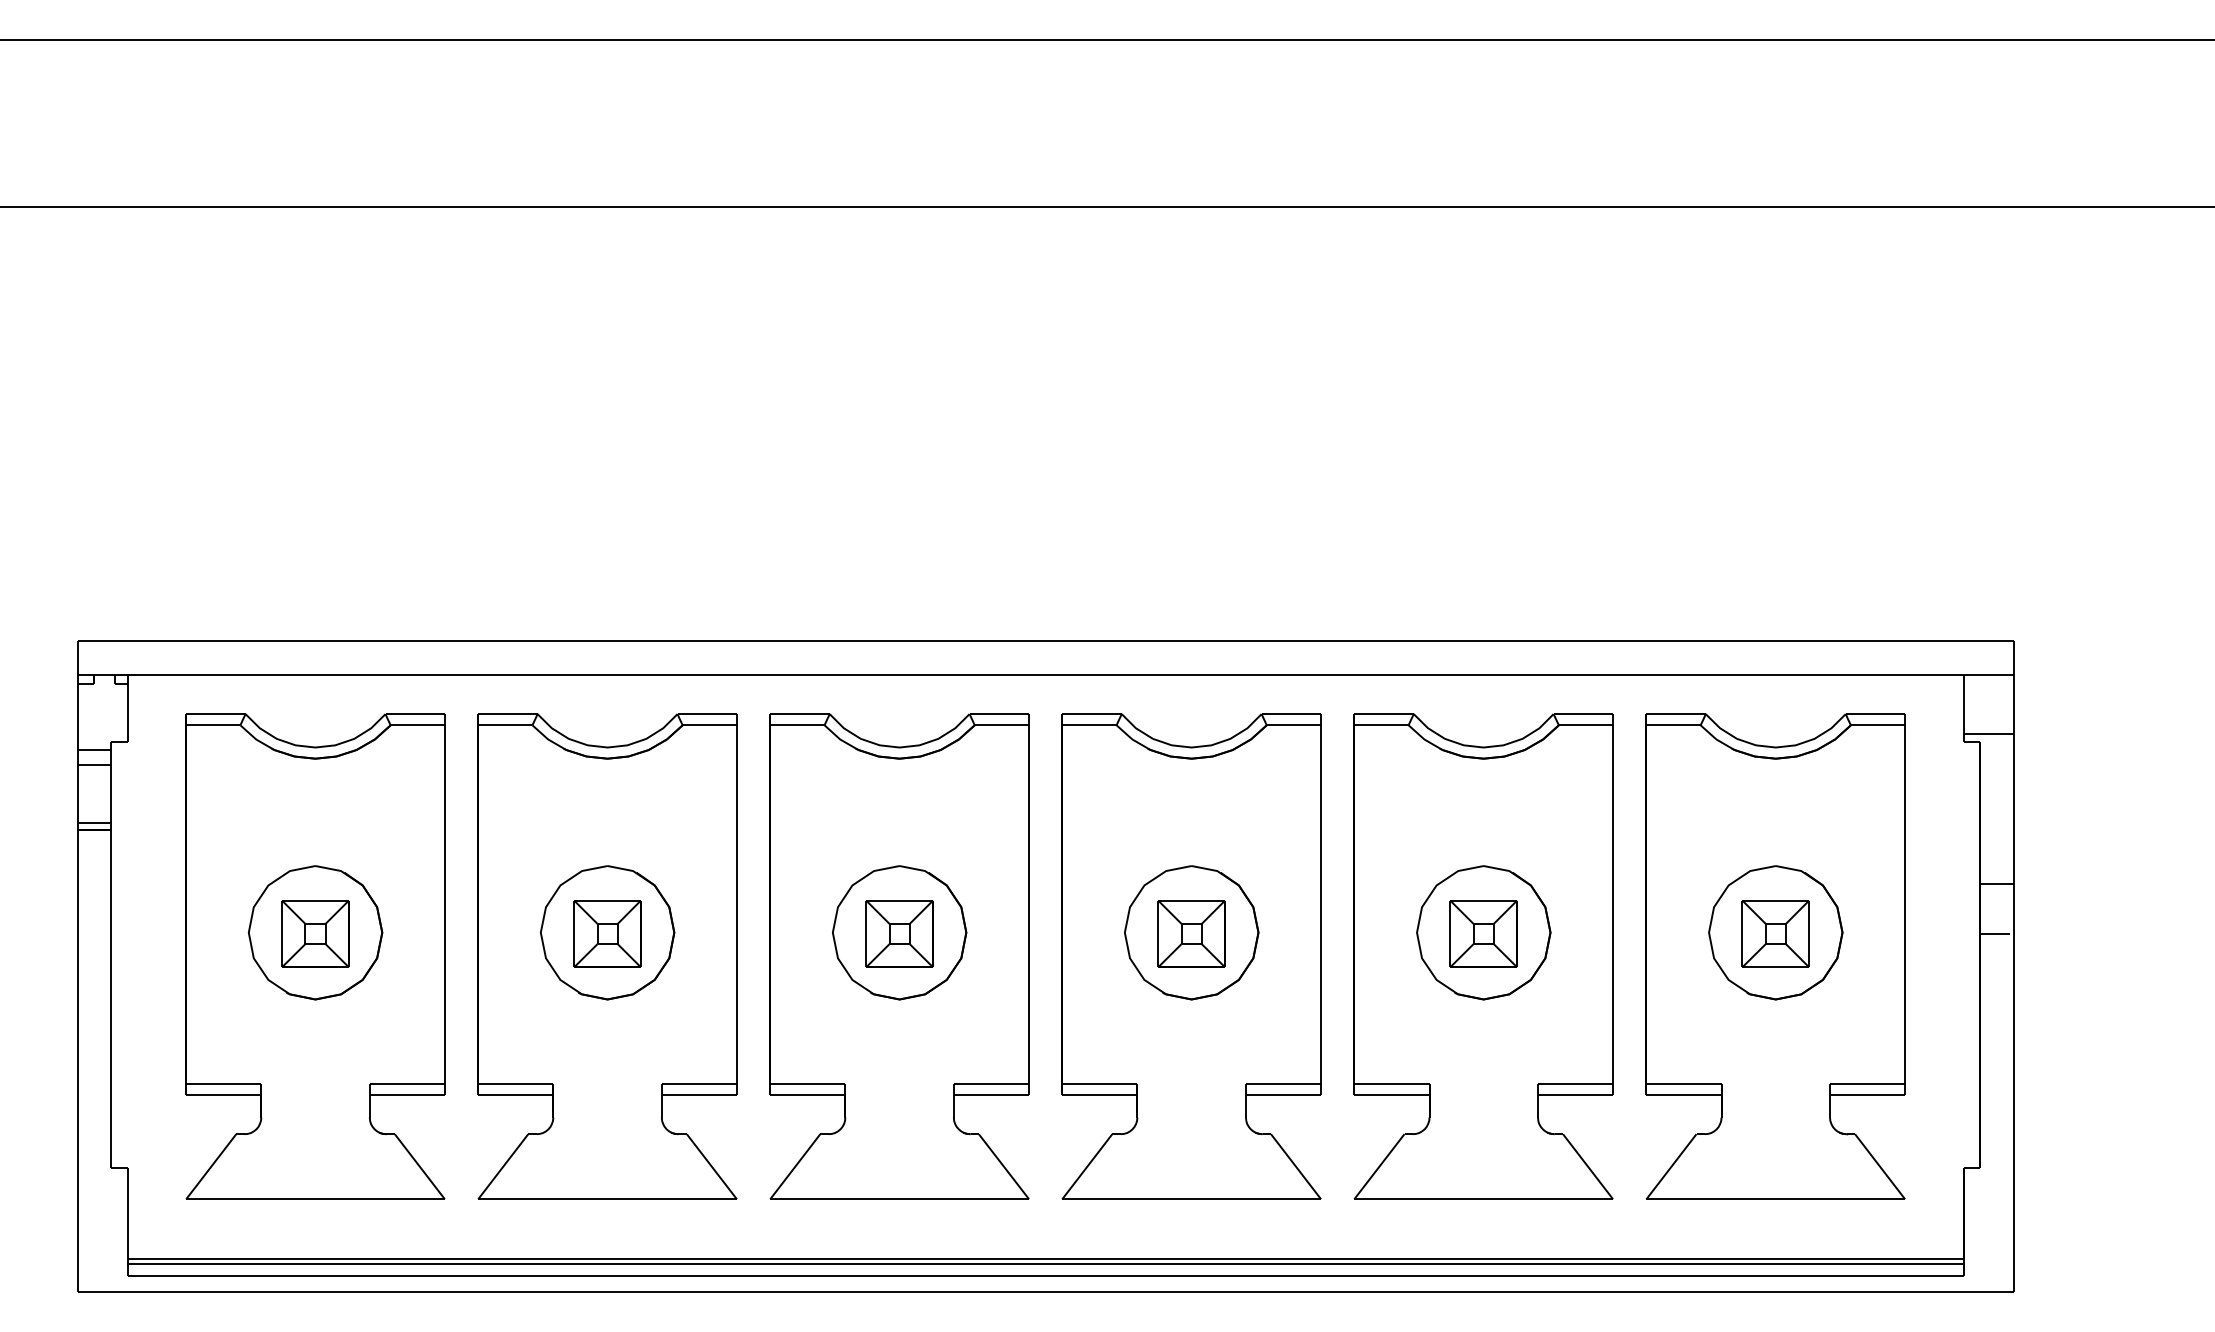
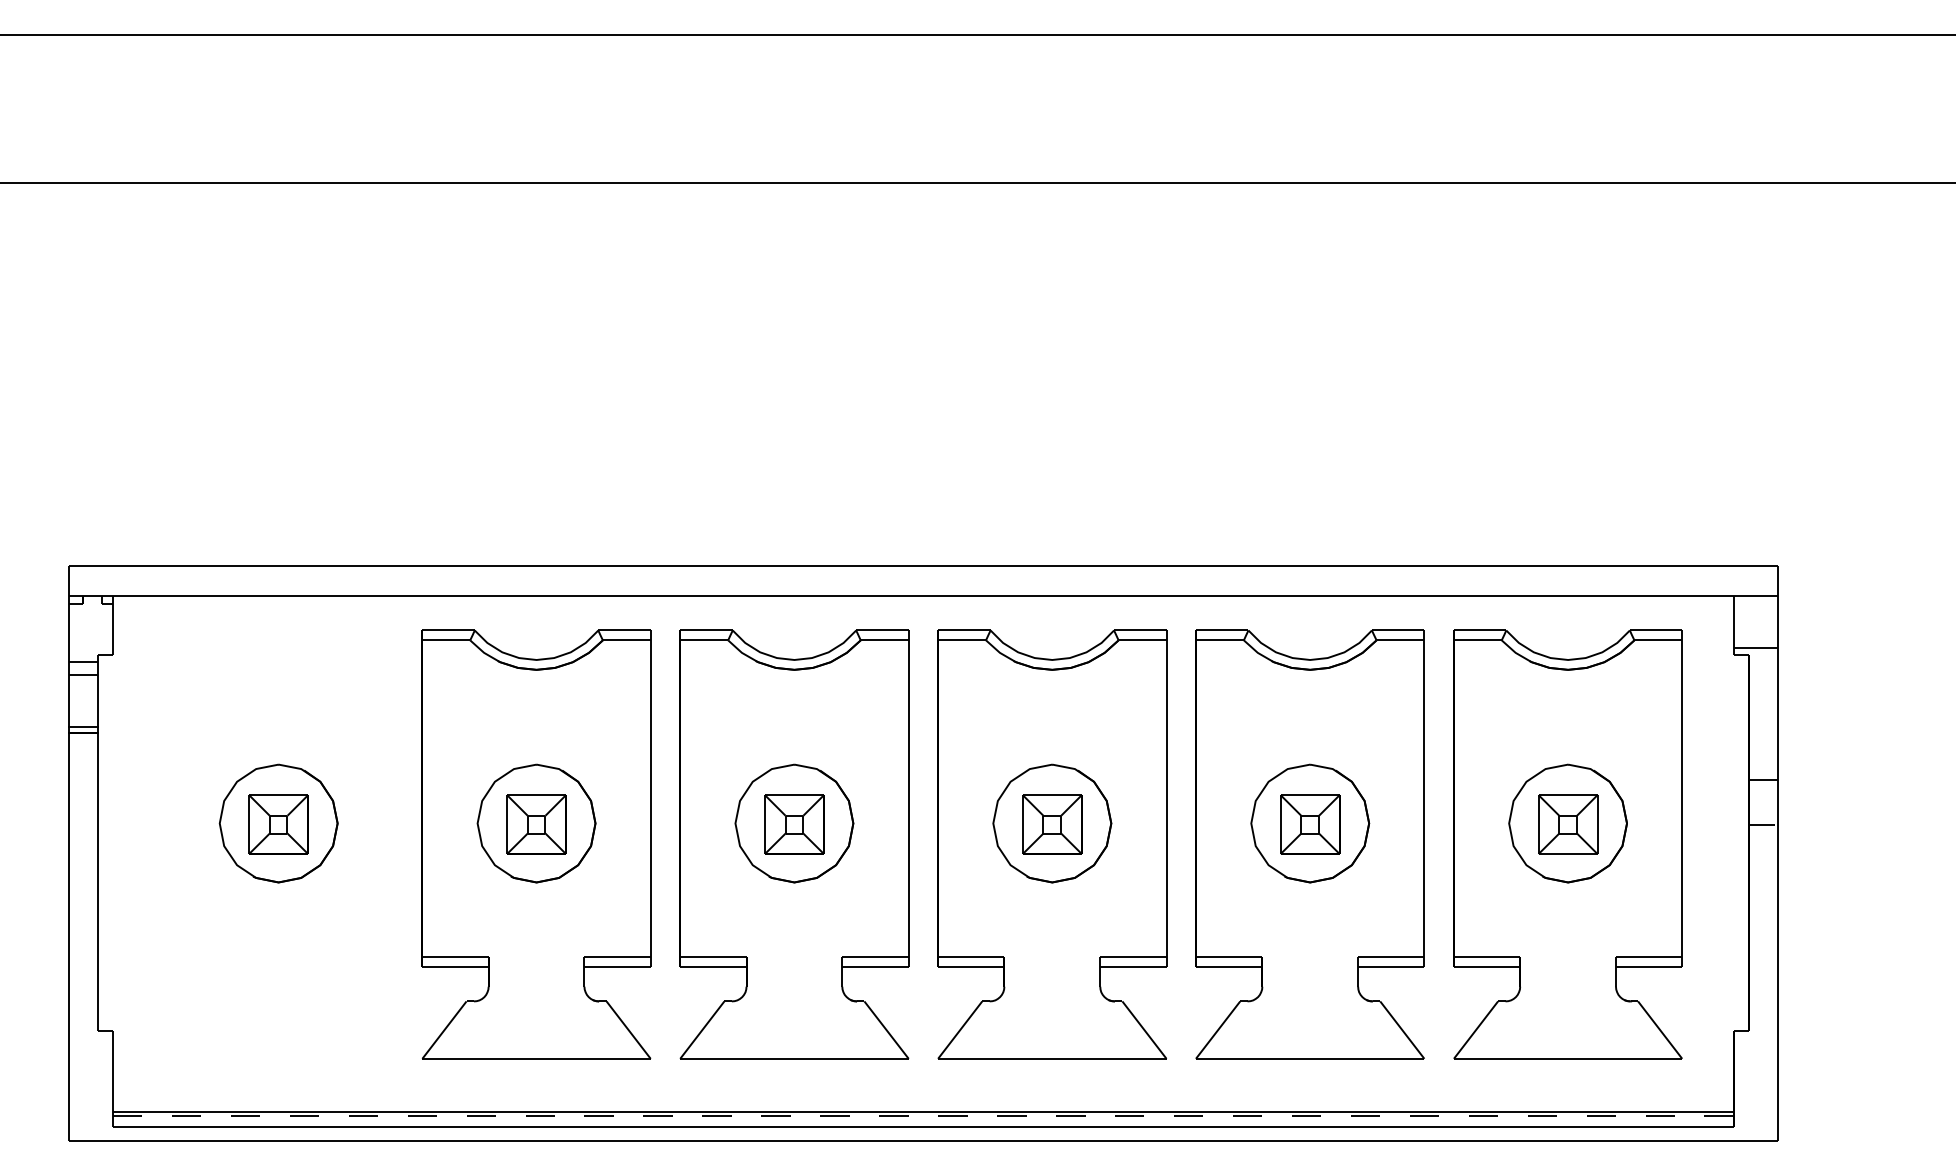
part: (315, 956) -> (278, 844), removed
line: (1045, 1263) -> (923, 1115), solid -> dashed

